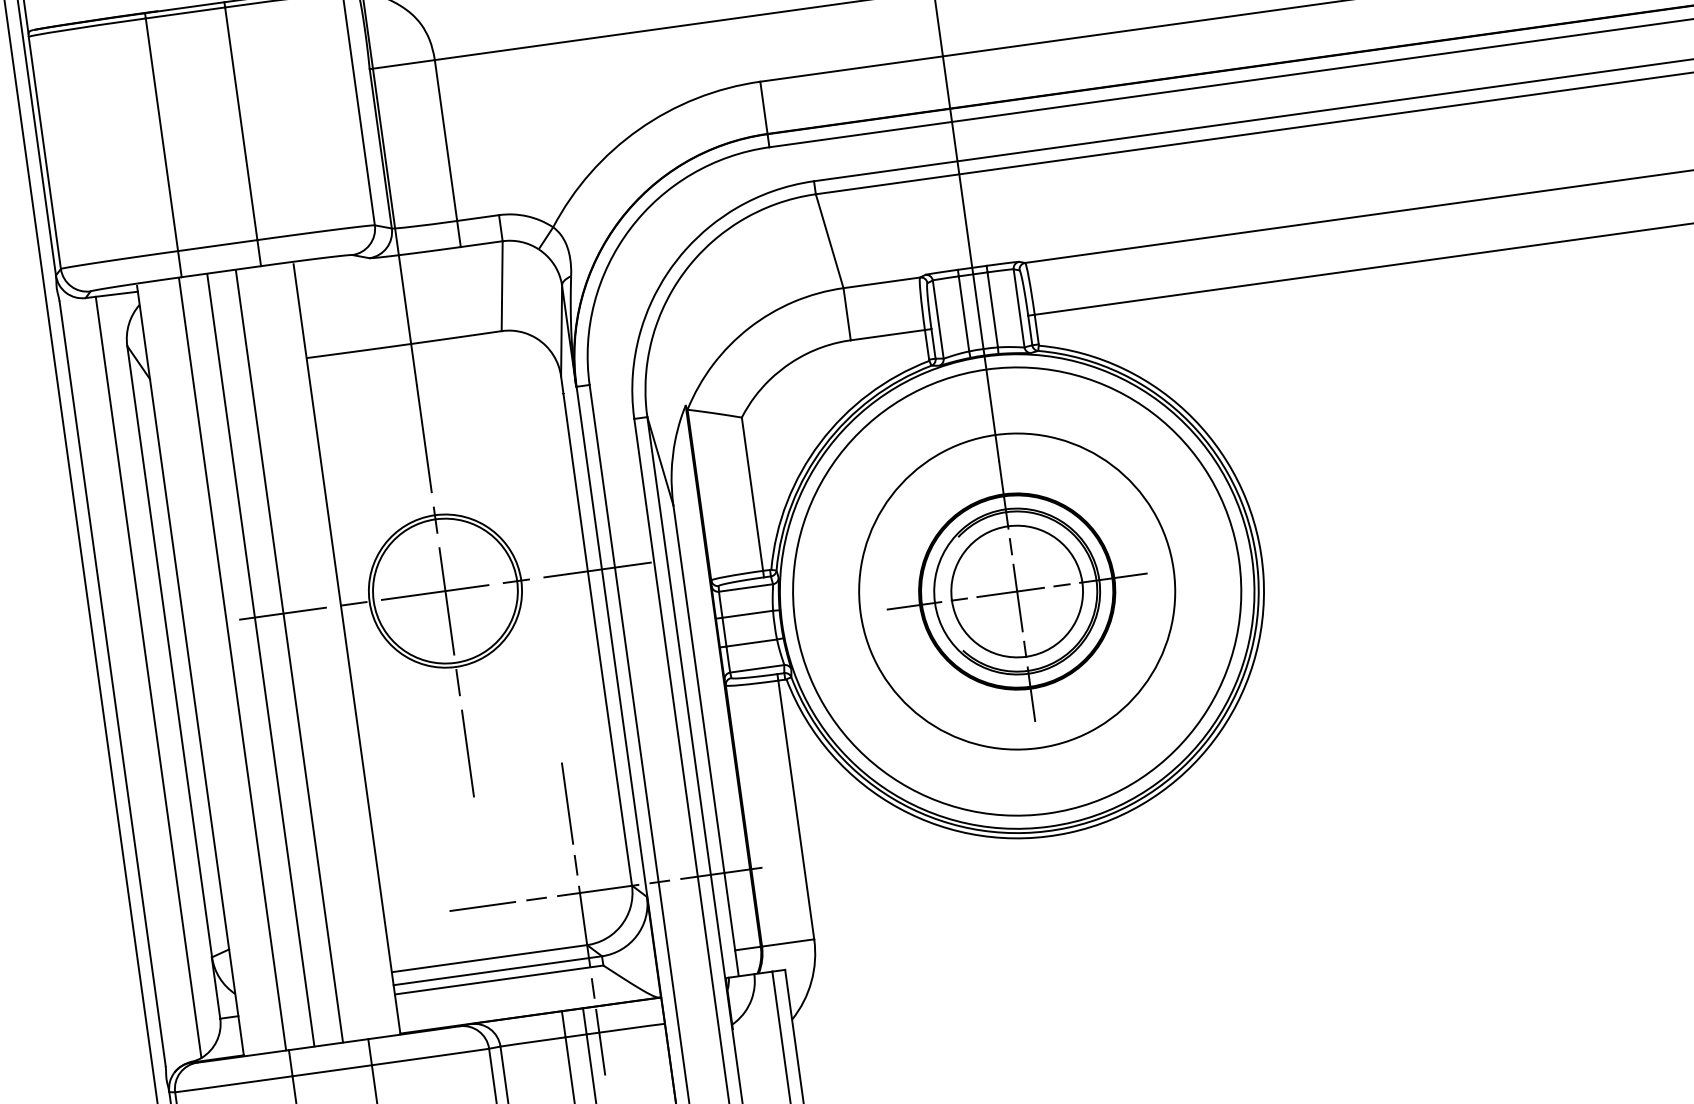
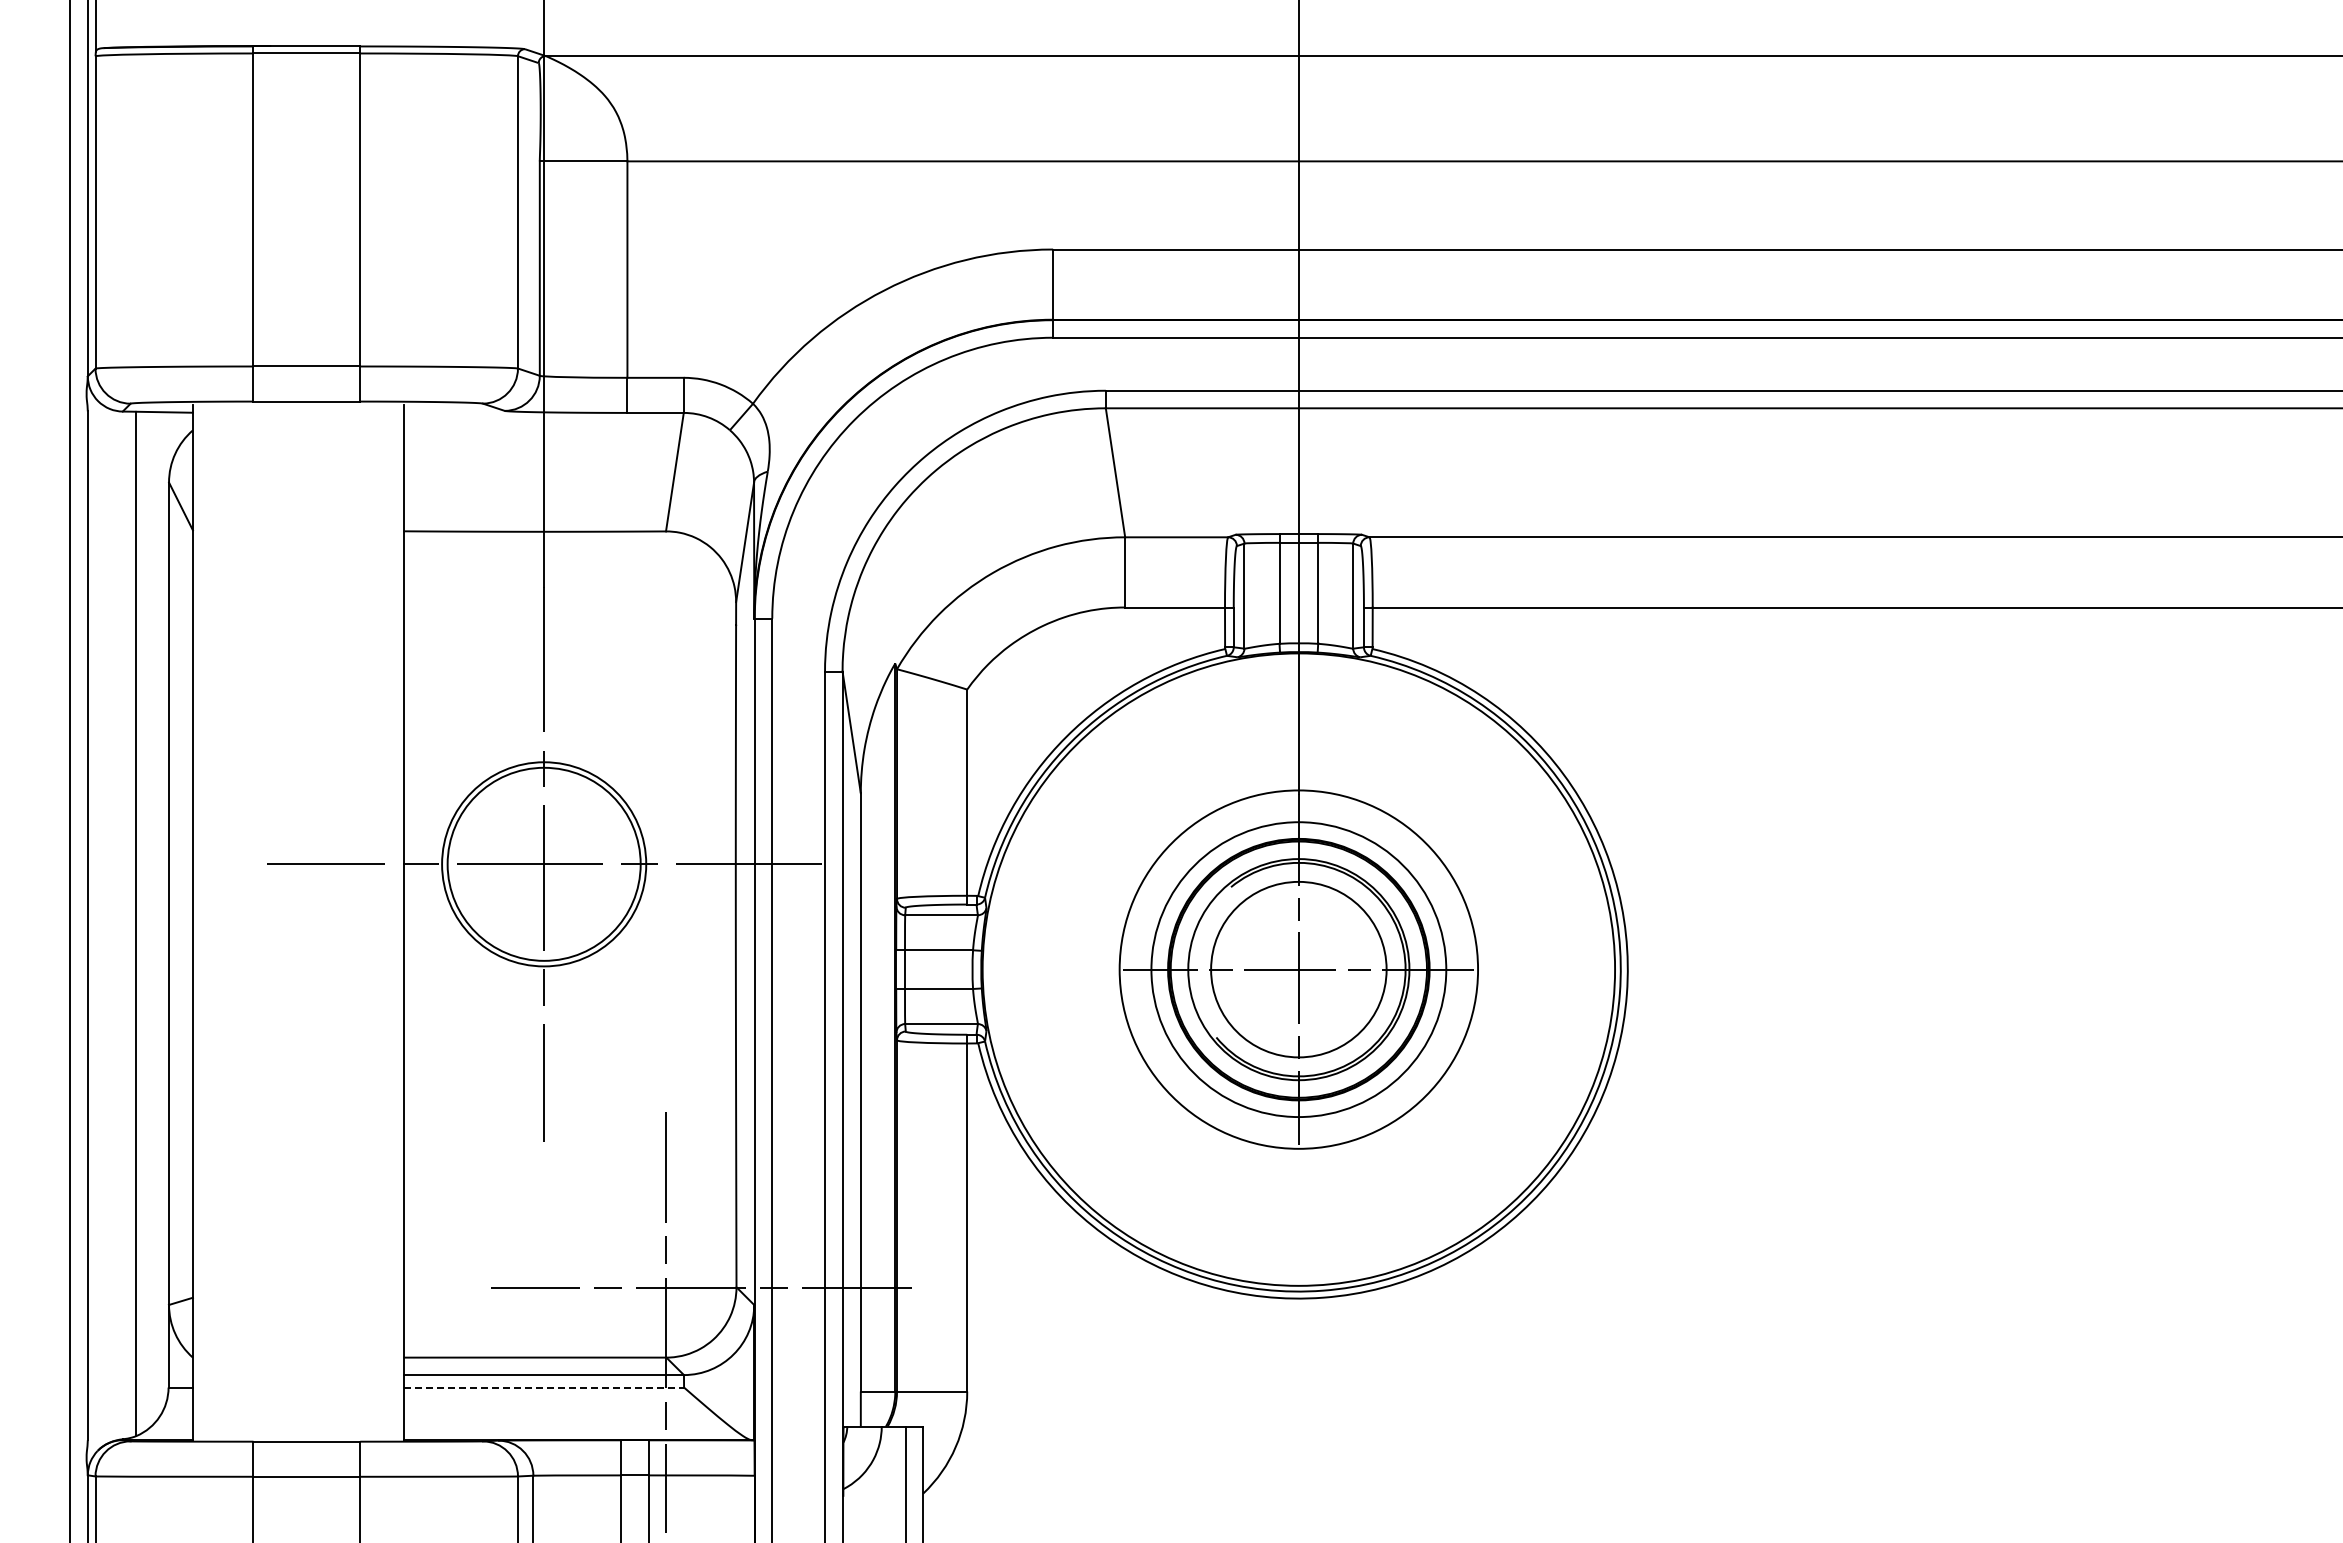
circle: (1016, 591) -> (1298, 969), size x0.6
circle: (1016, 591) -> (1298, 969), size x0.7
line: (289, 656) -> (326, 922), removed
line: (260, 660) -> (287, 922), removed
line: (232, 664) -> (249, 922), removed
line: (499, 979) -> (544, 1387), solid -> dashed

